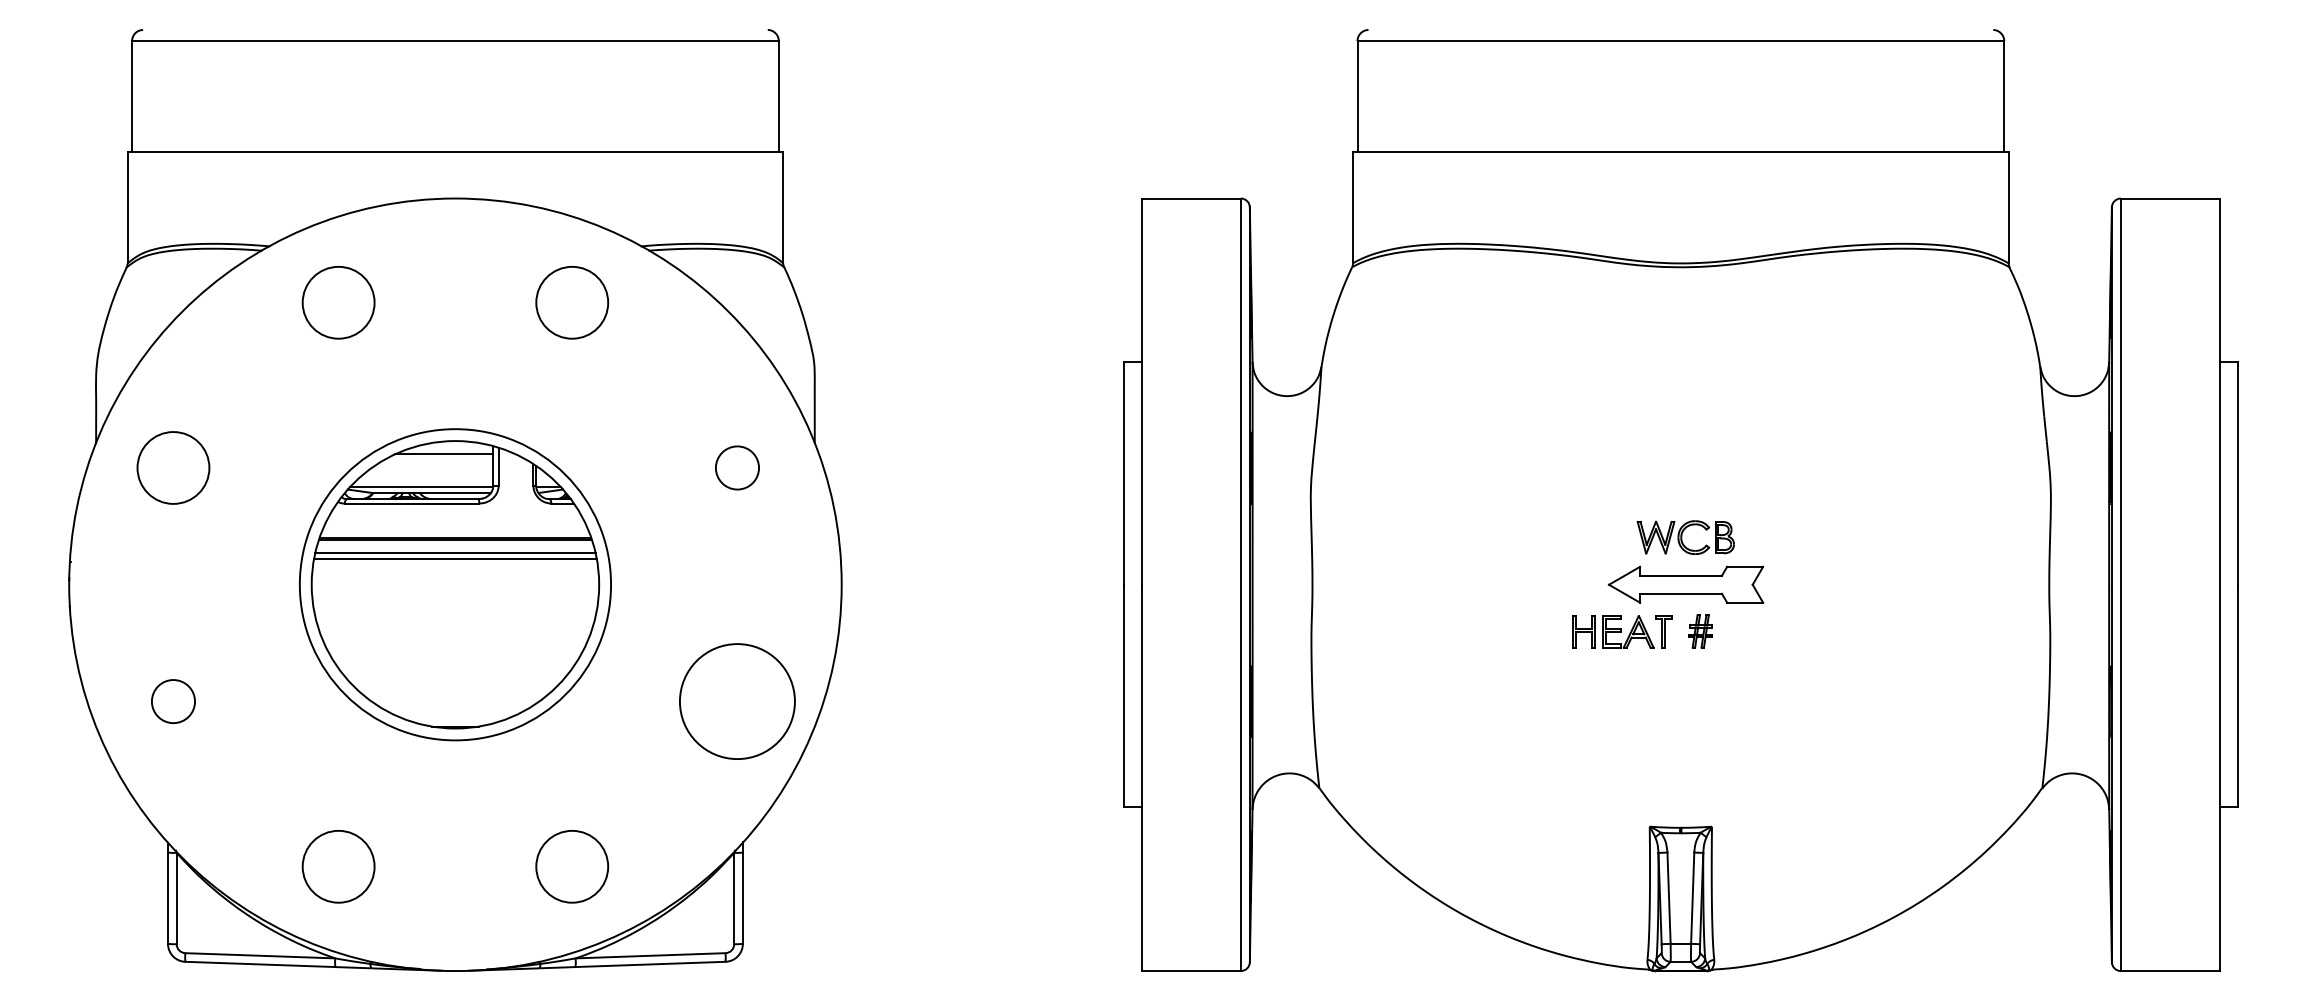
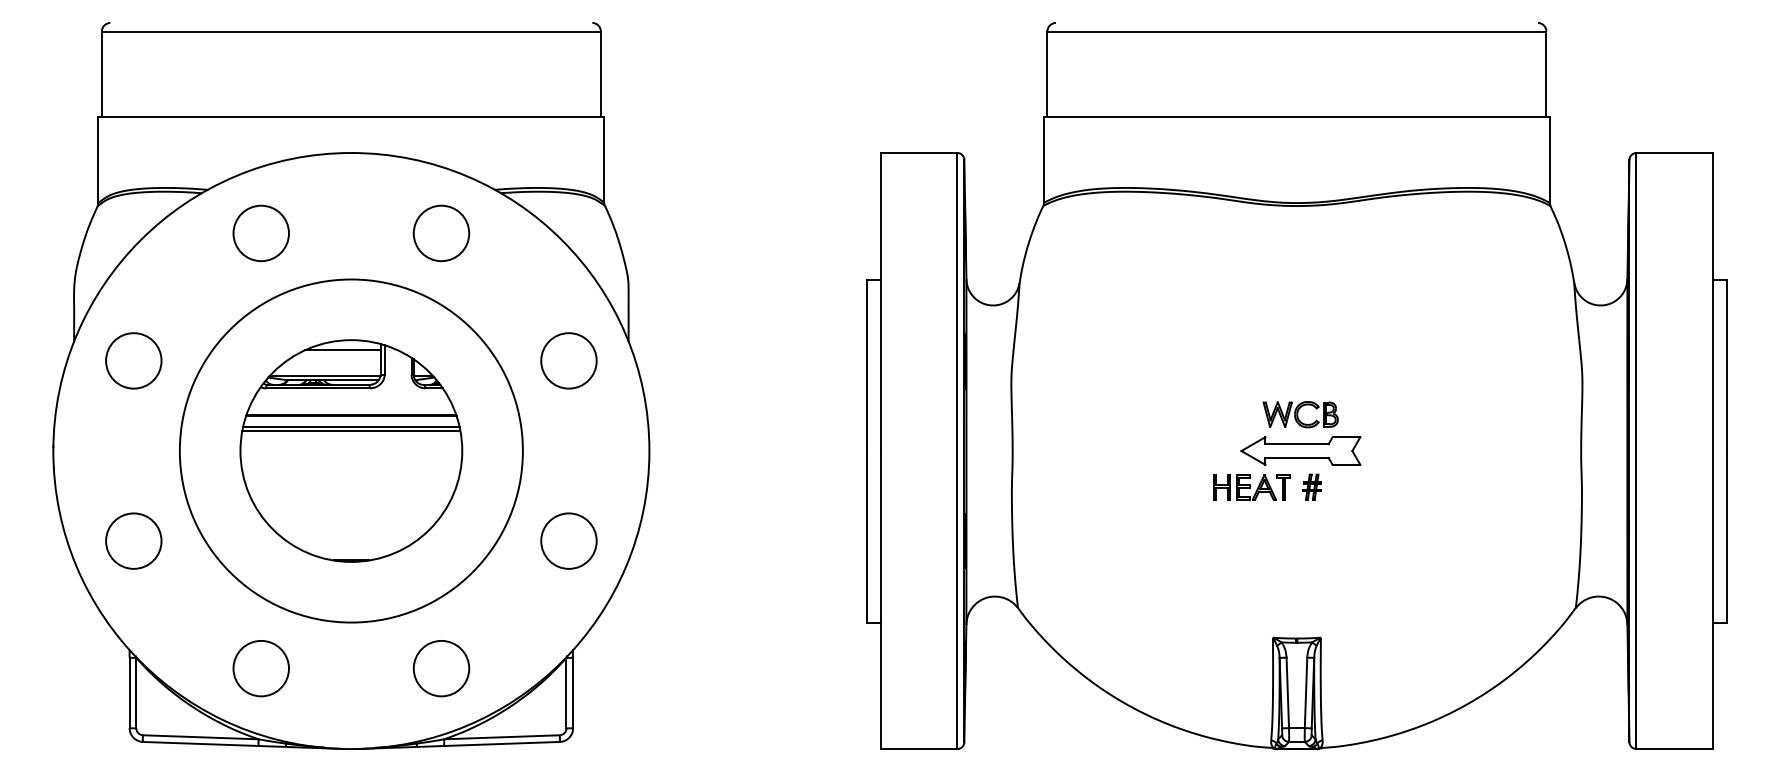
circle: (737, 467) -> (569, 360), size x1.67
circle: (455, 584) -> (351, 450), size x1.43
circle: (173, 701) -> (133, 541), size x1.67
circle: (737, 701) -> (569, 541), size x0.62

